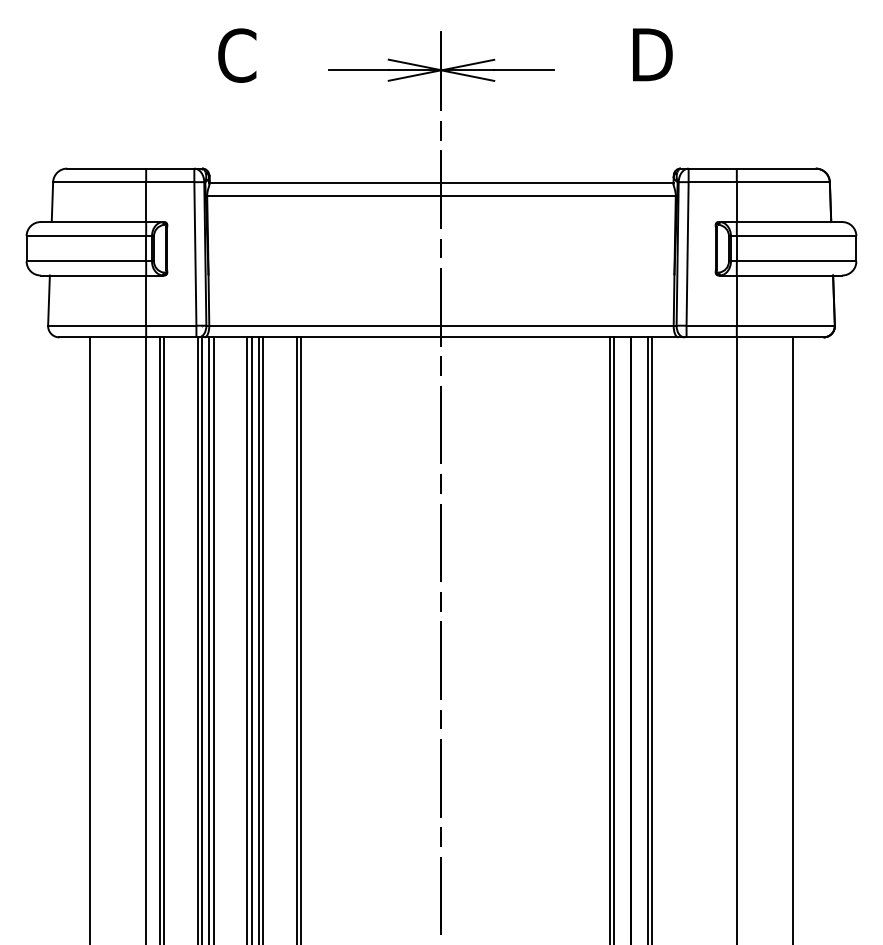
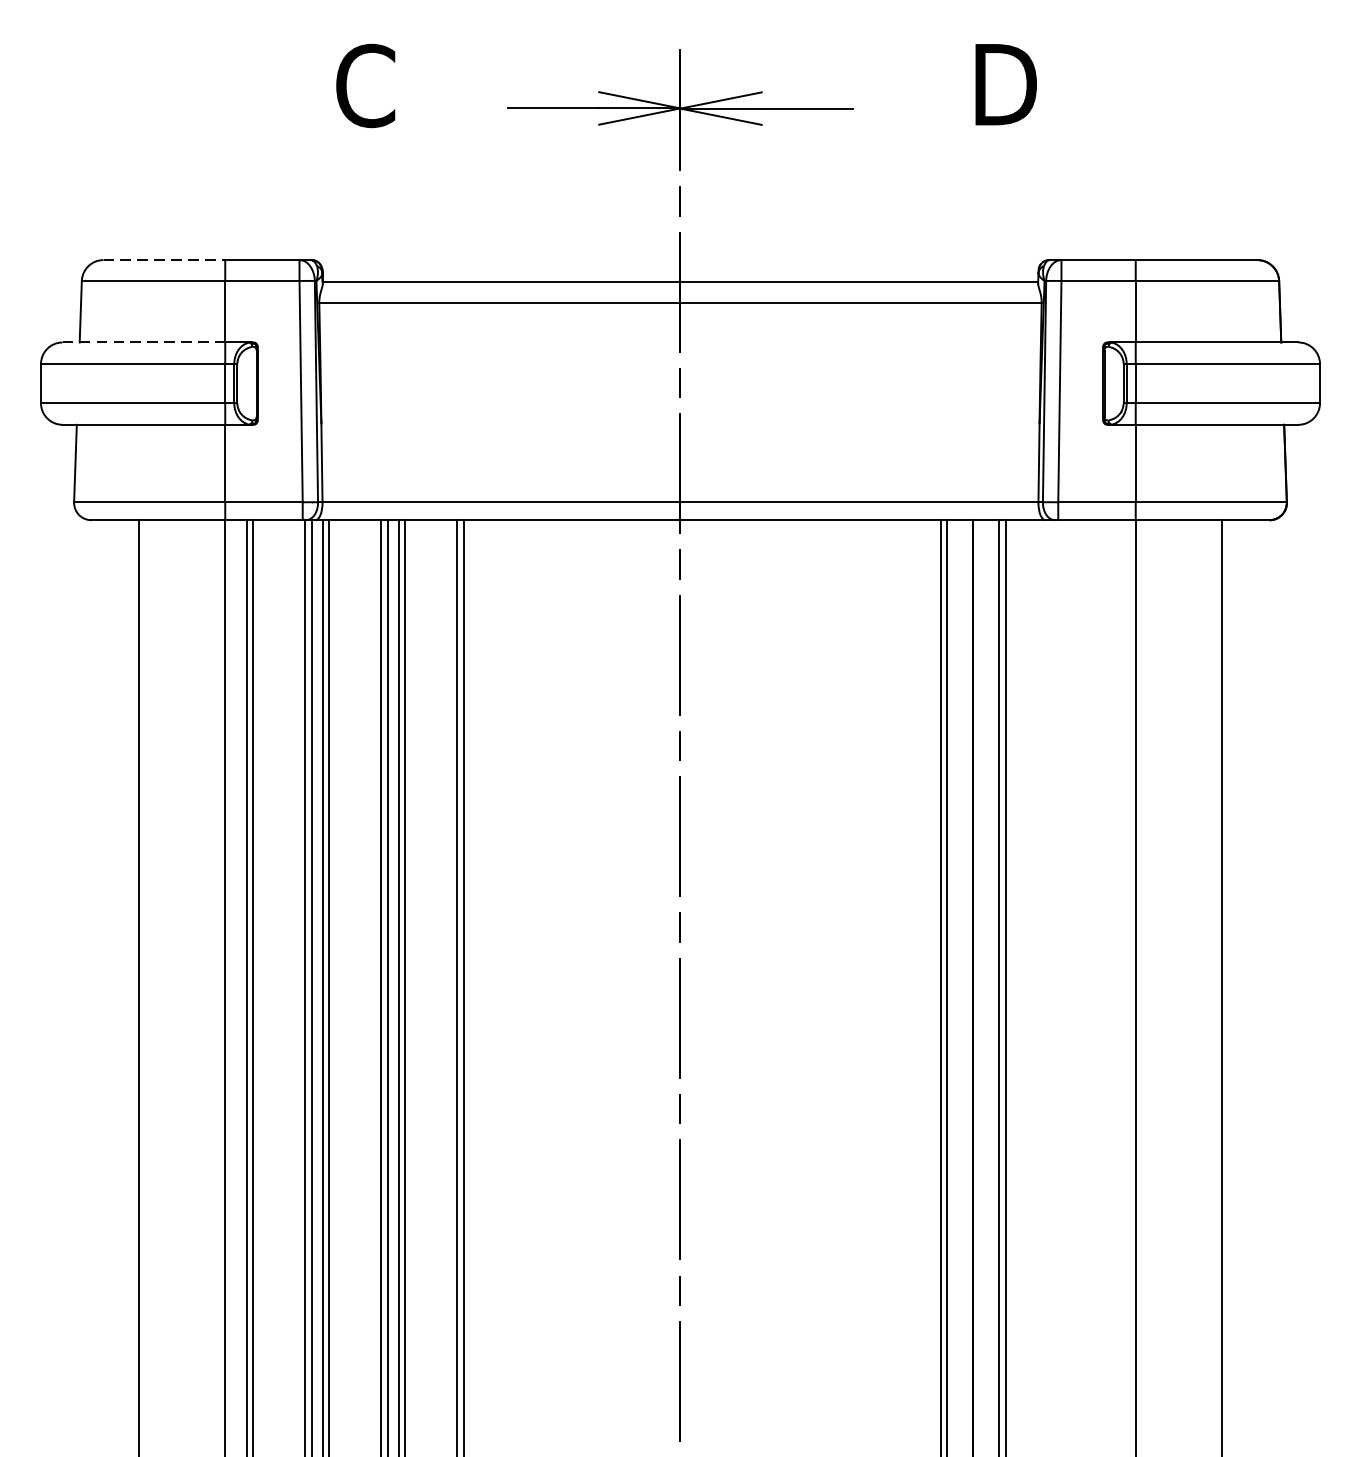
line: (107, 168) -> (165, 259), solid -> dashed
line: (93, 222) -> (144, 343), solid -> dashed

